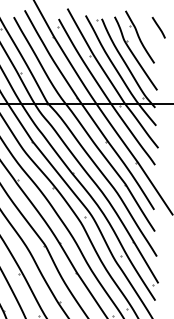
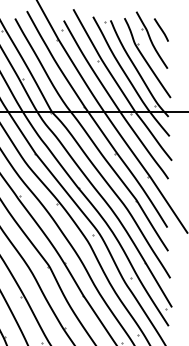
line: (157, 27) -> (160, 29), moved

